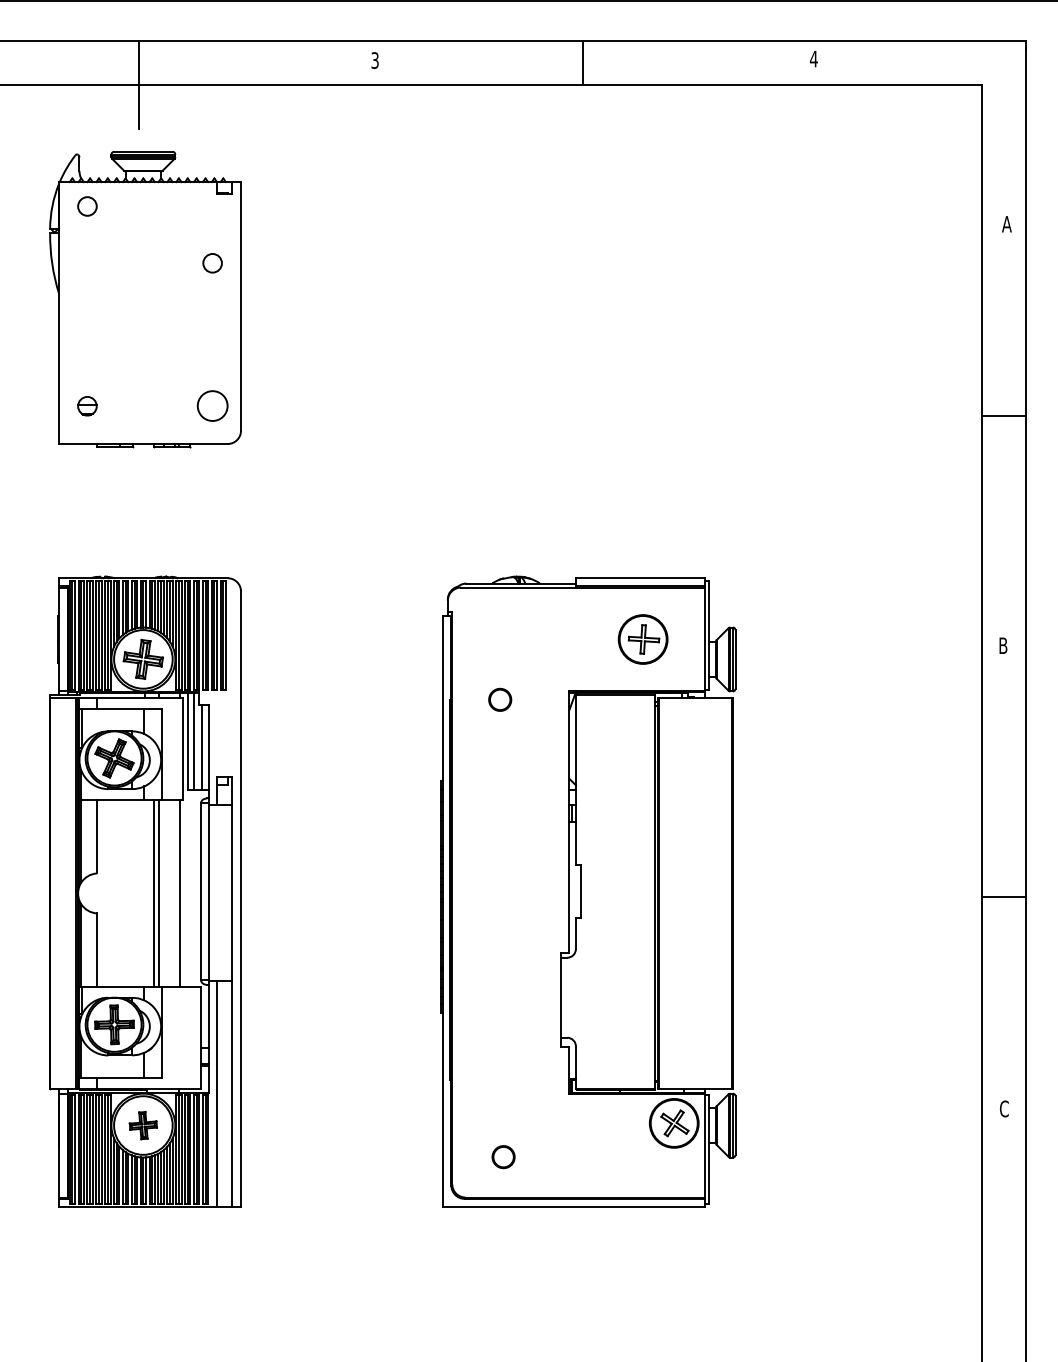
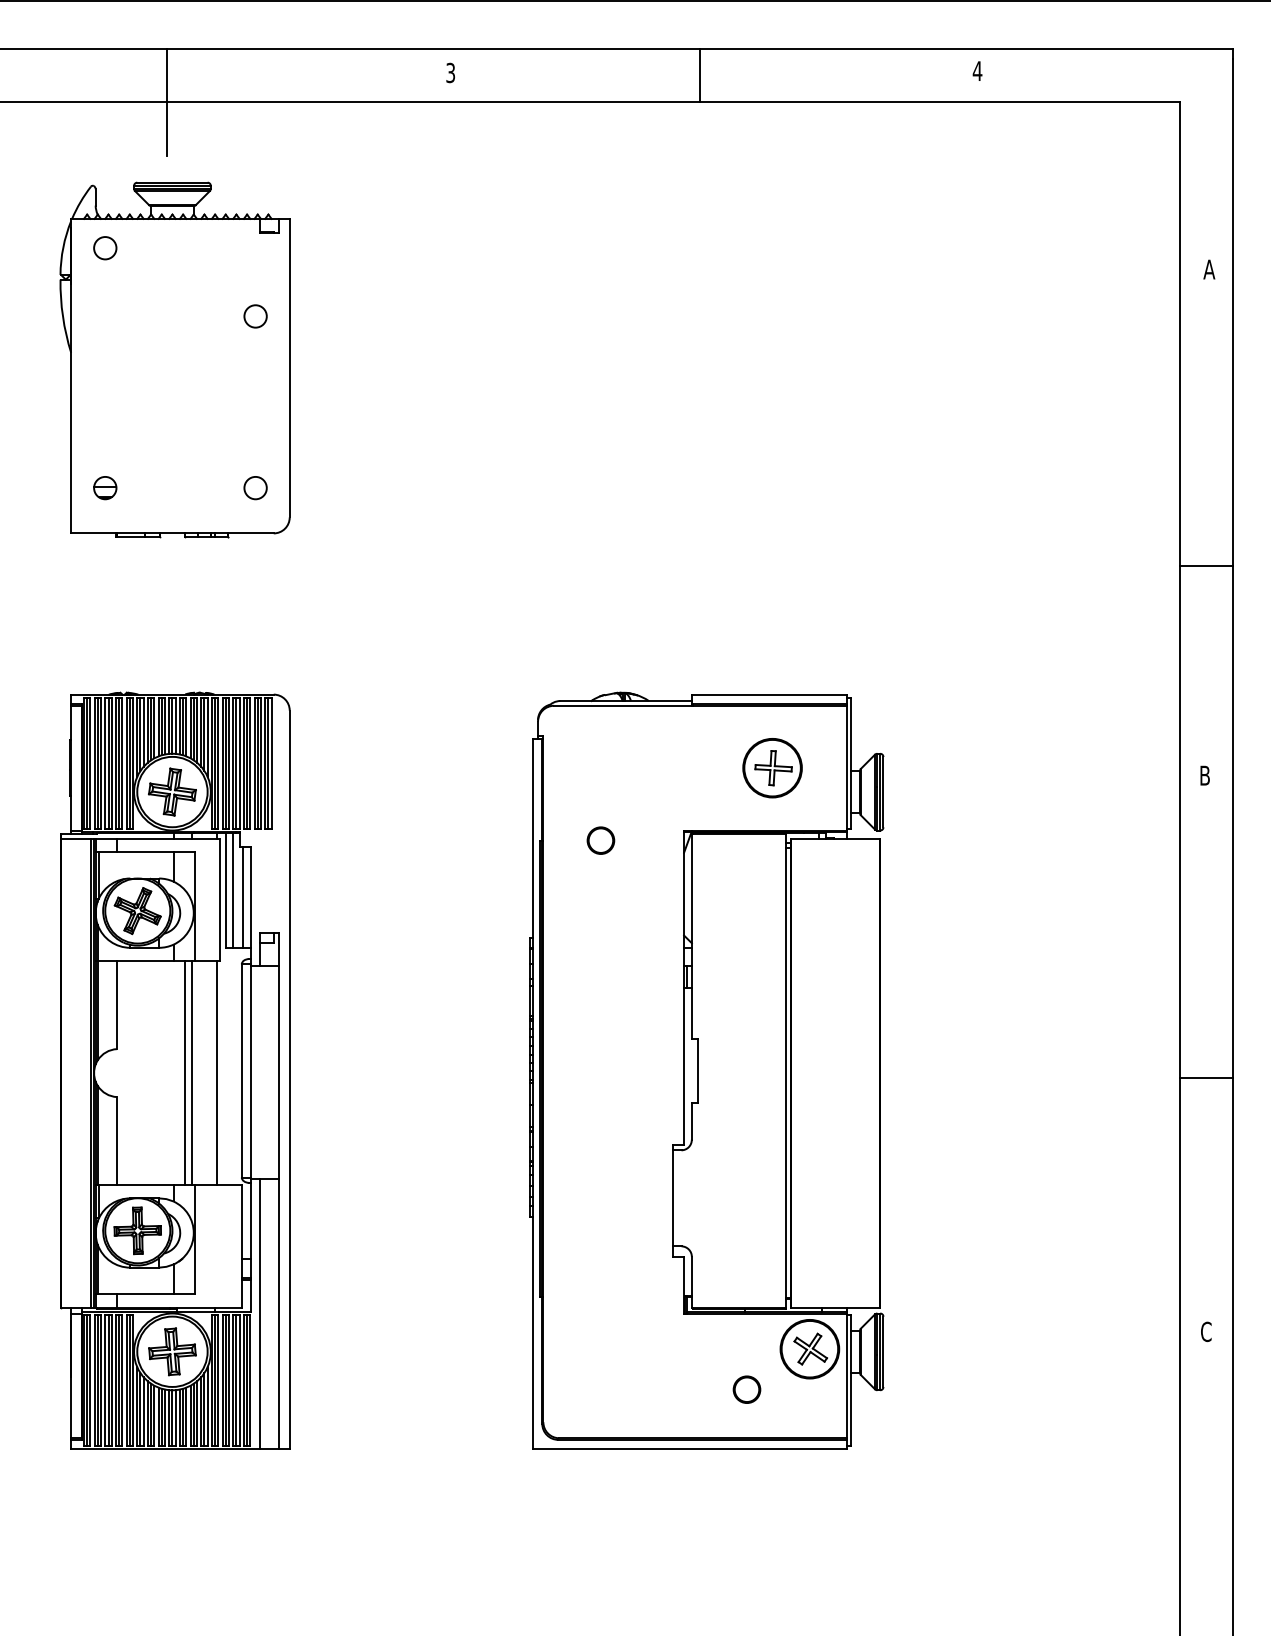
circle: (212, 406) -> (255, 488), size x0.62
line: (1003, 416) -> (1205, 566), moved
part: (143, 1125) -> (172, 1351), size x1.43
part: (503, 1156) -> (746, 1389), moved

